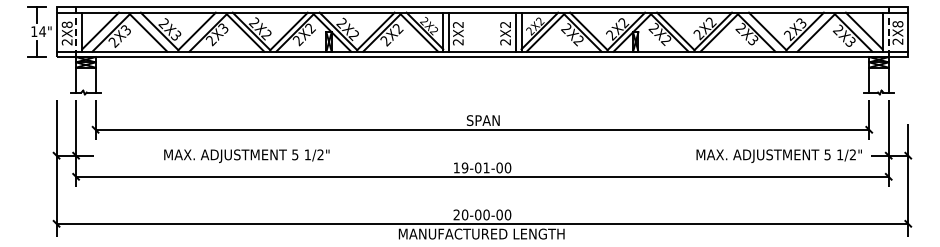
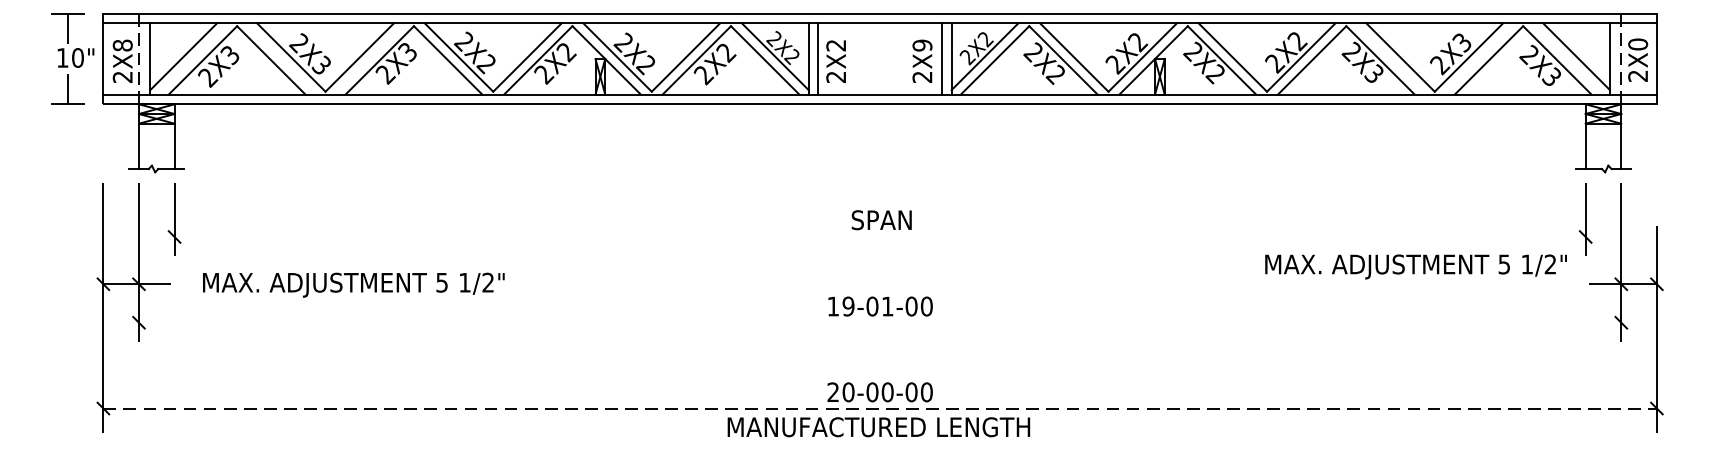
text: (505, 24) -> (922, 44), 2X2 -> 2X9
text: (897, 24) -> (1637, 44), 2X8 -> 2X0
text: (42, 31) -> (77, 57), 14" -> 10"
line: (482, 129) -> (880, 236), removed
text: (246, 155) -> (353, 283), moved
text: (778, 155) -> (1414, 265), moved
line: (482, 176) -> (880, 322), removed
line: (482, 223) -> (880, 407), solid -> dashed

